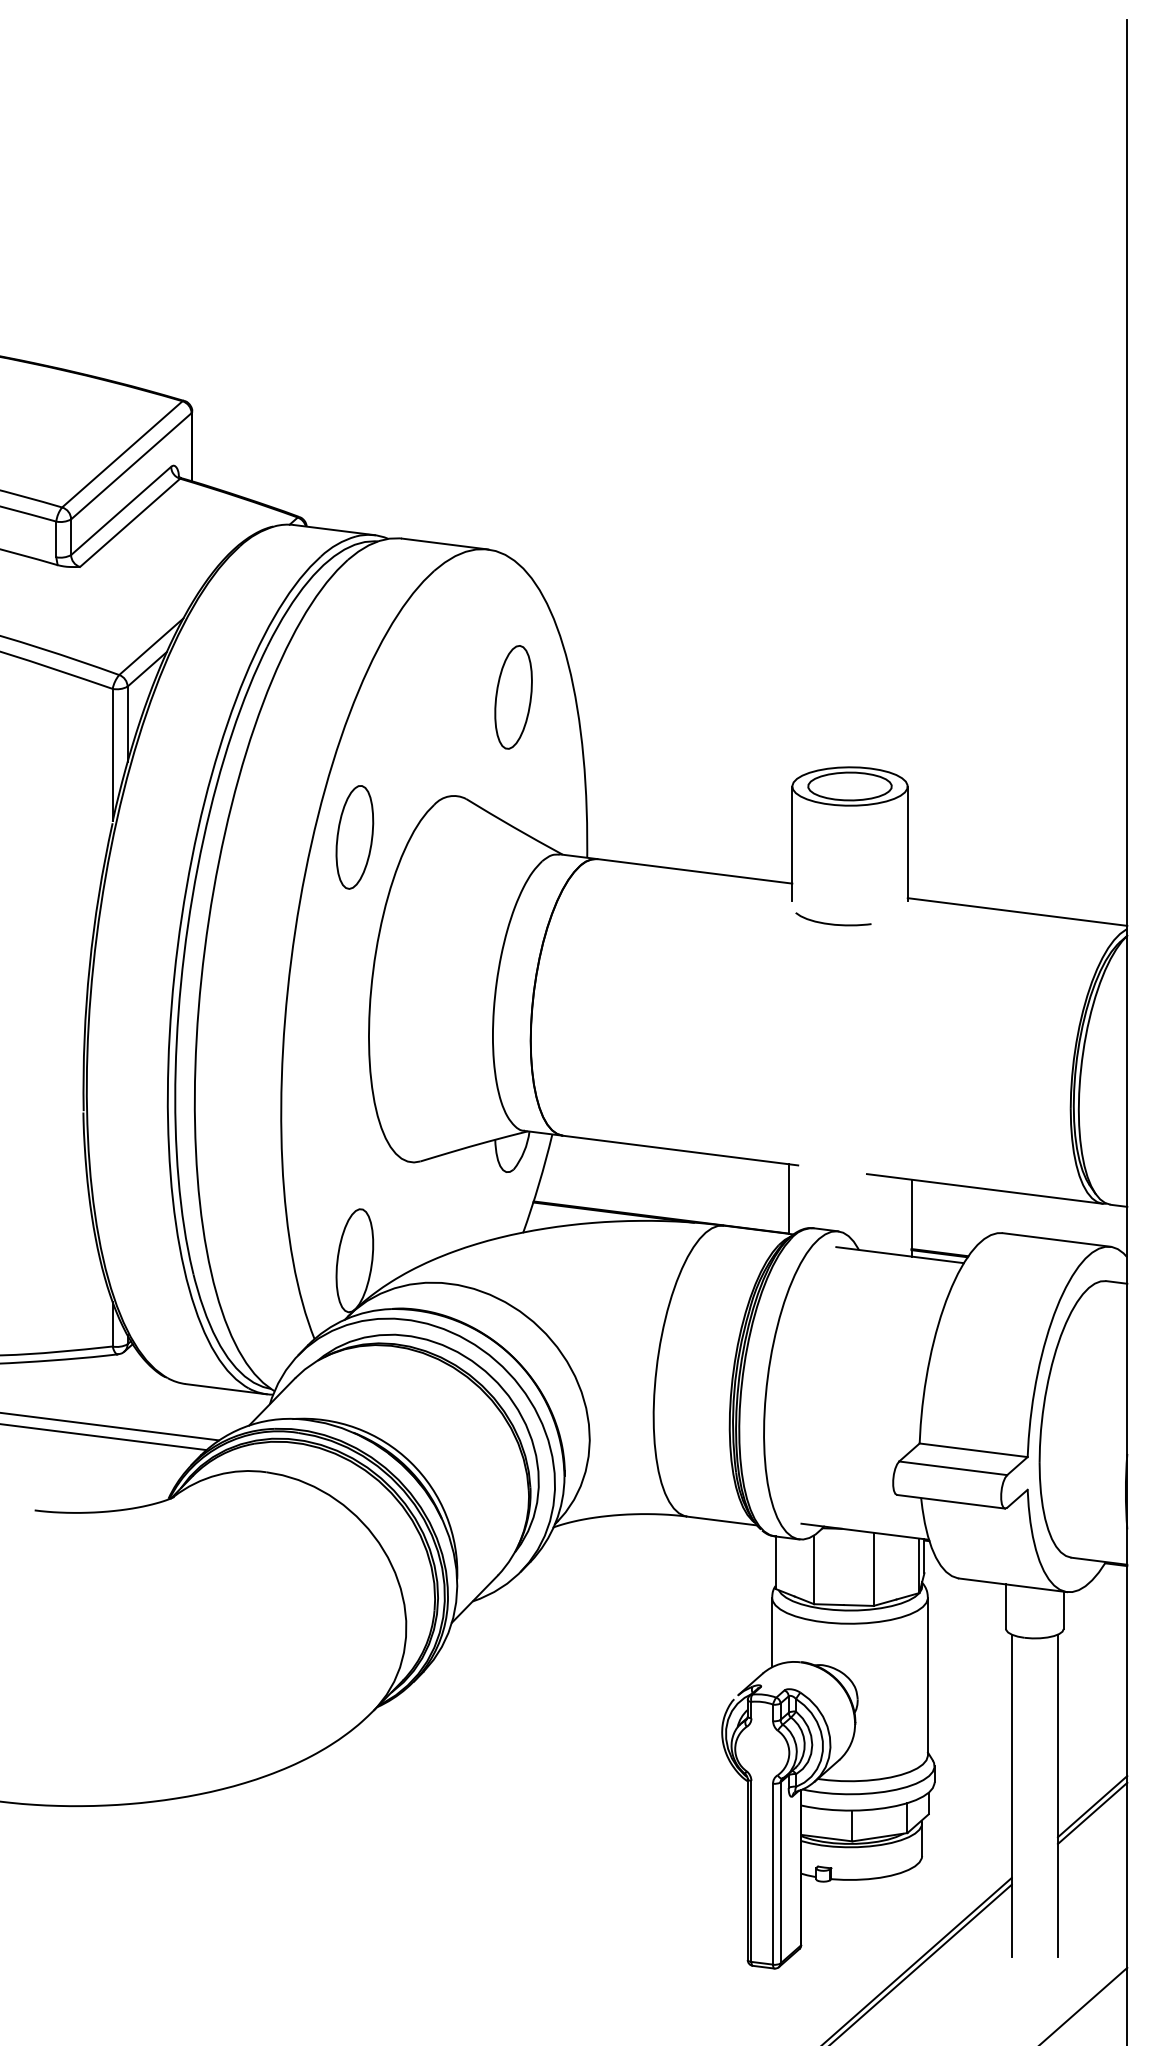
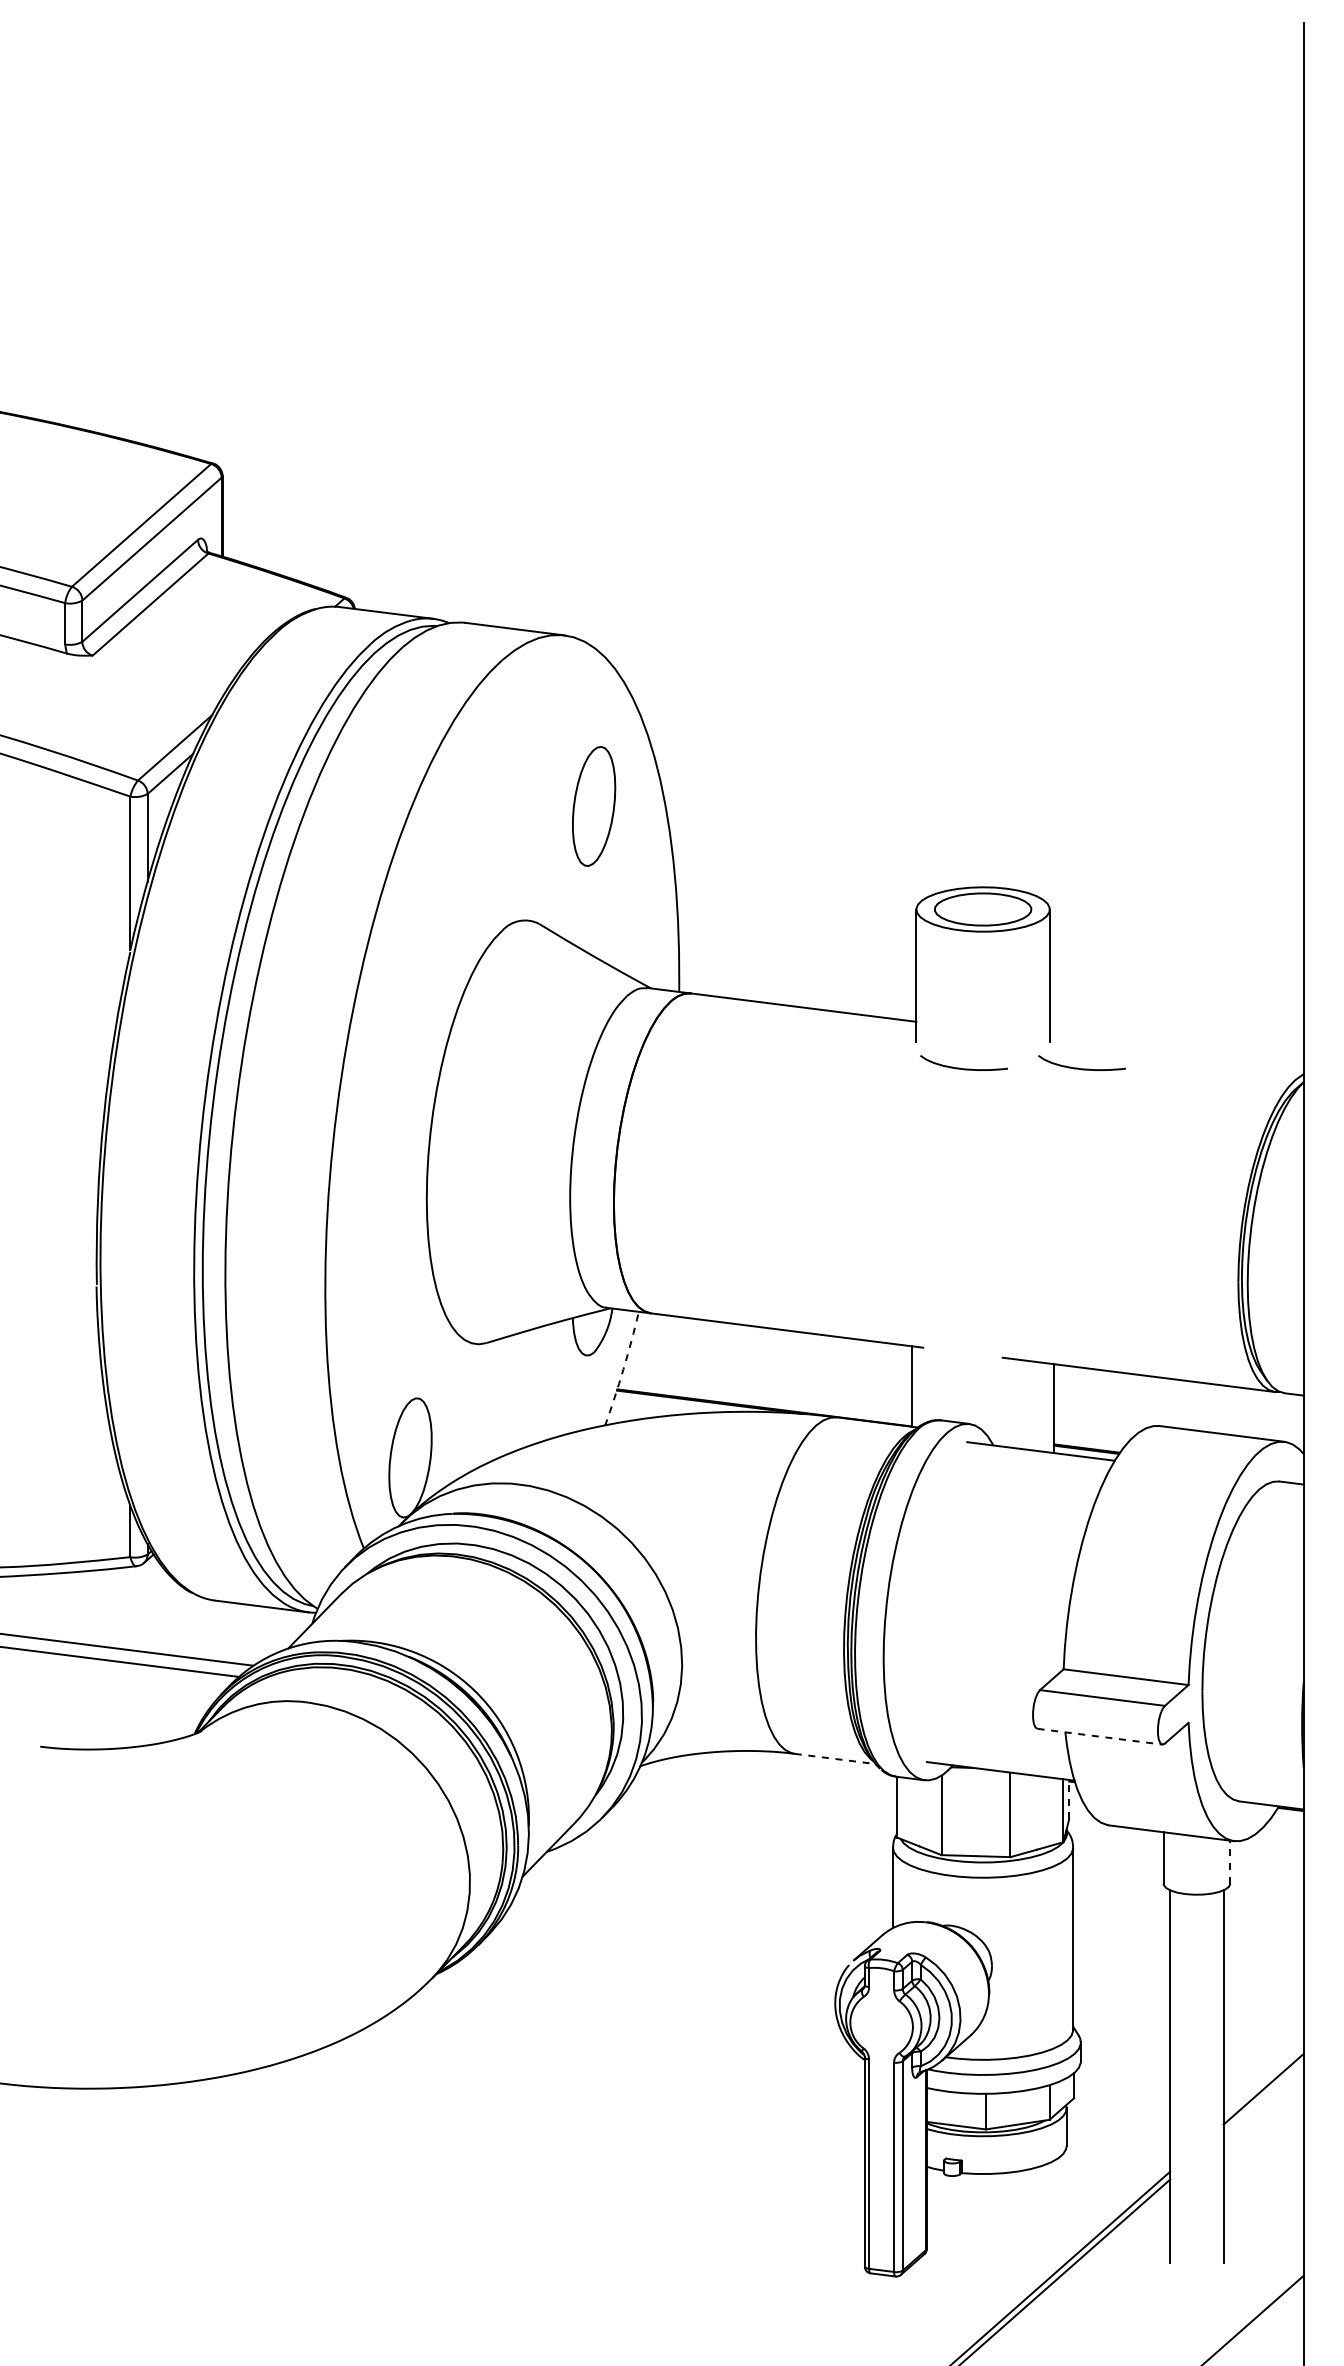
part: (354, 837) -> (410, 968), removed
line: (1017, 911) -> (1176, 1054), removed
curve: (932, 923) -> (1078, 1067), added
arc: (539, 1184) -> (623, 1369), solid -> dashed
line: (951, 1501) -> (1100, 1736), solid -> dashed
line: (722, 1520) -> (835, 1758), solid -> dashed
line: (924, 1556) -> (1069, 1799), solid -> dashed
line: (1063, 1609) -> (1230, 1861), solid -> dashed
line: (1092, 1812) -> (1263, 2096), removed

